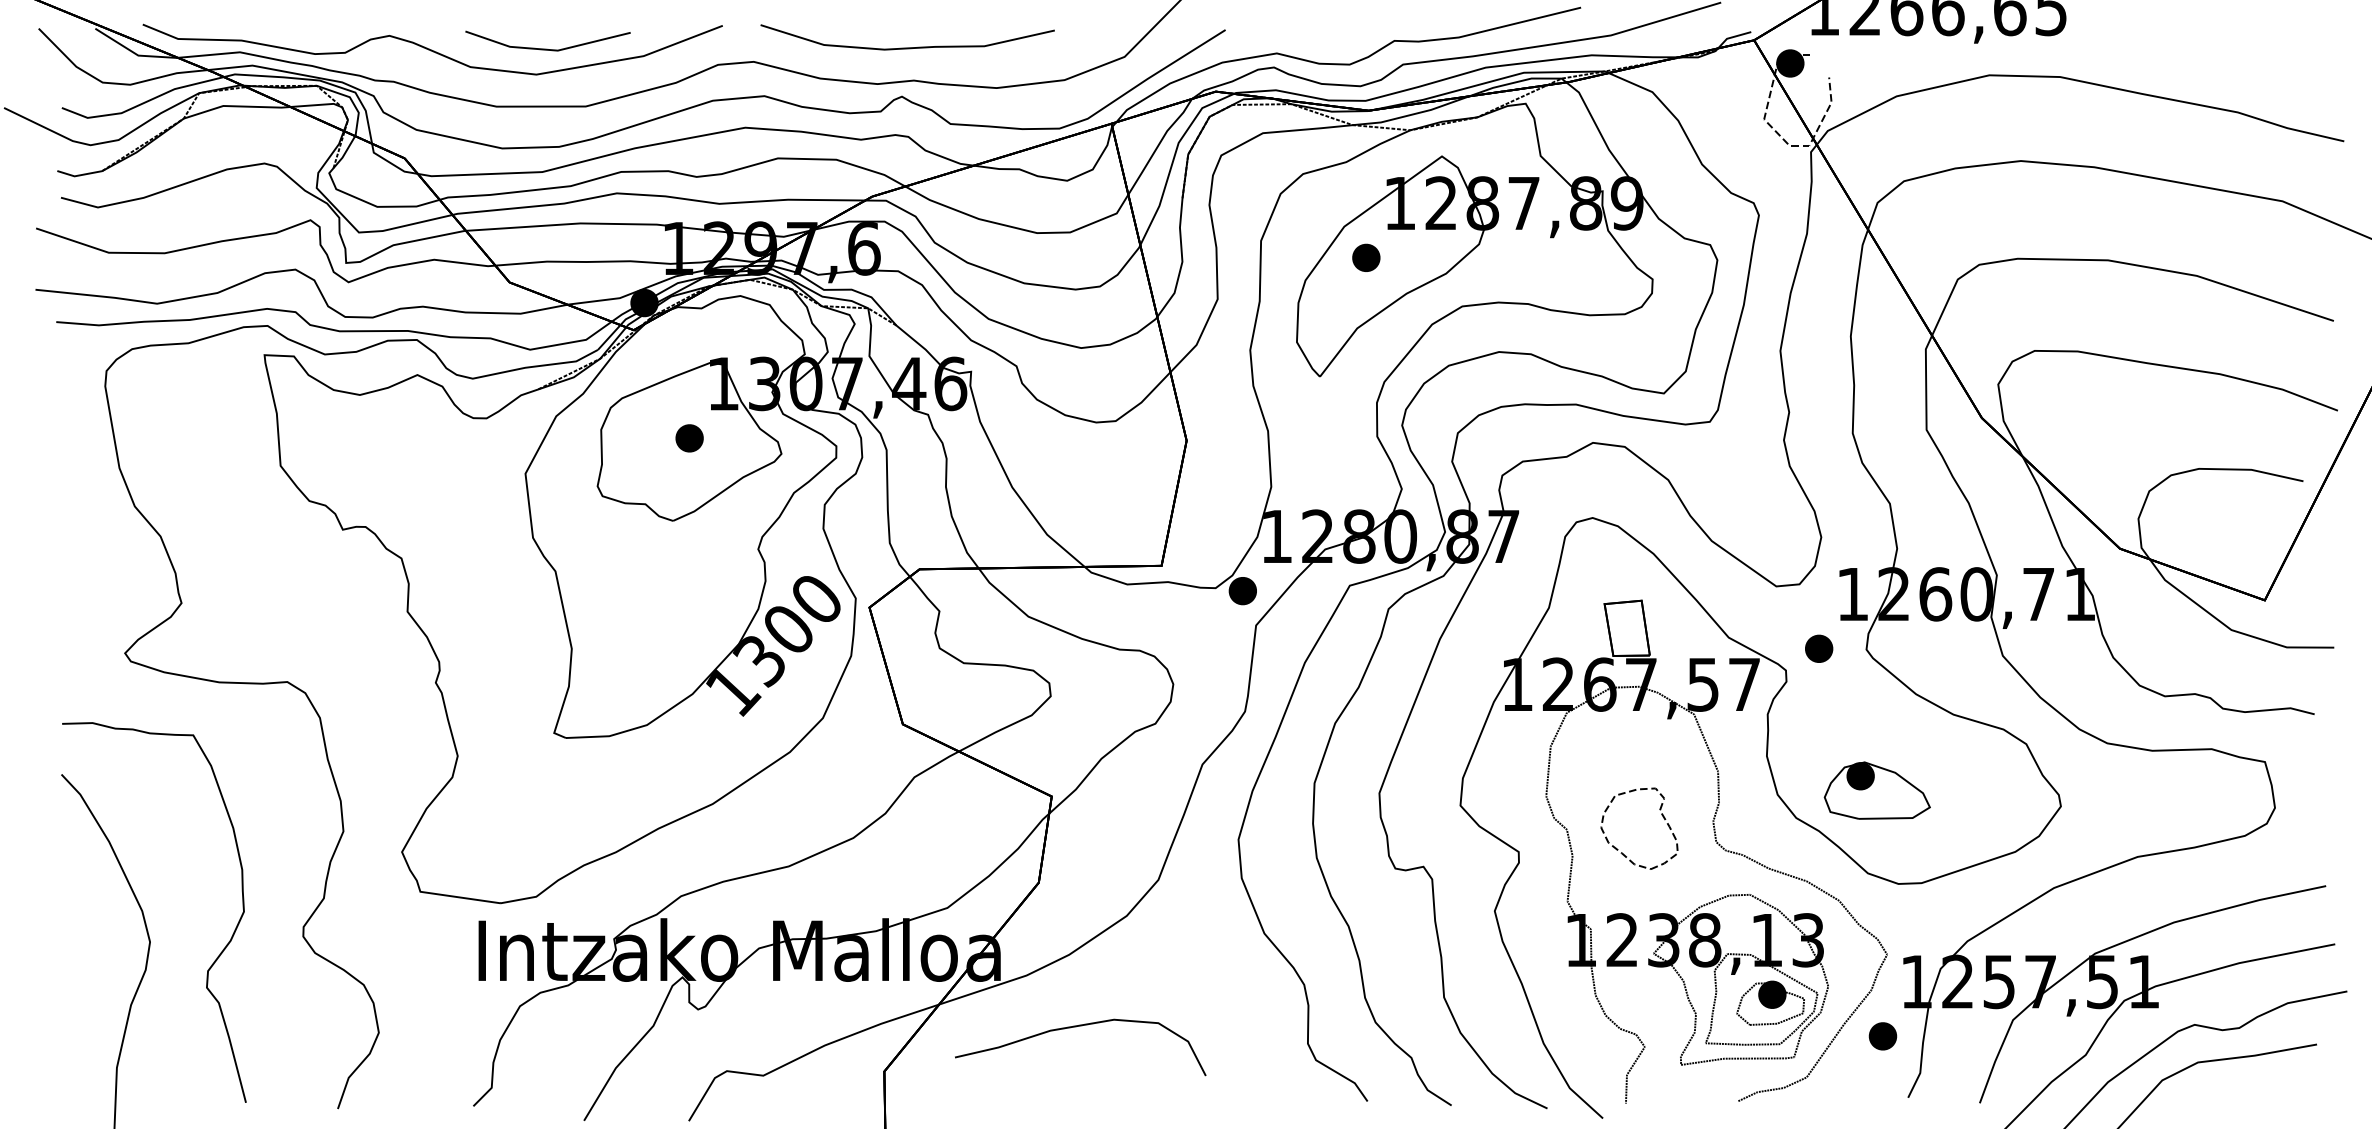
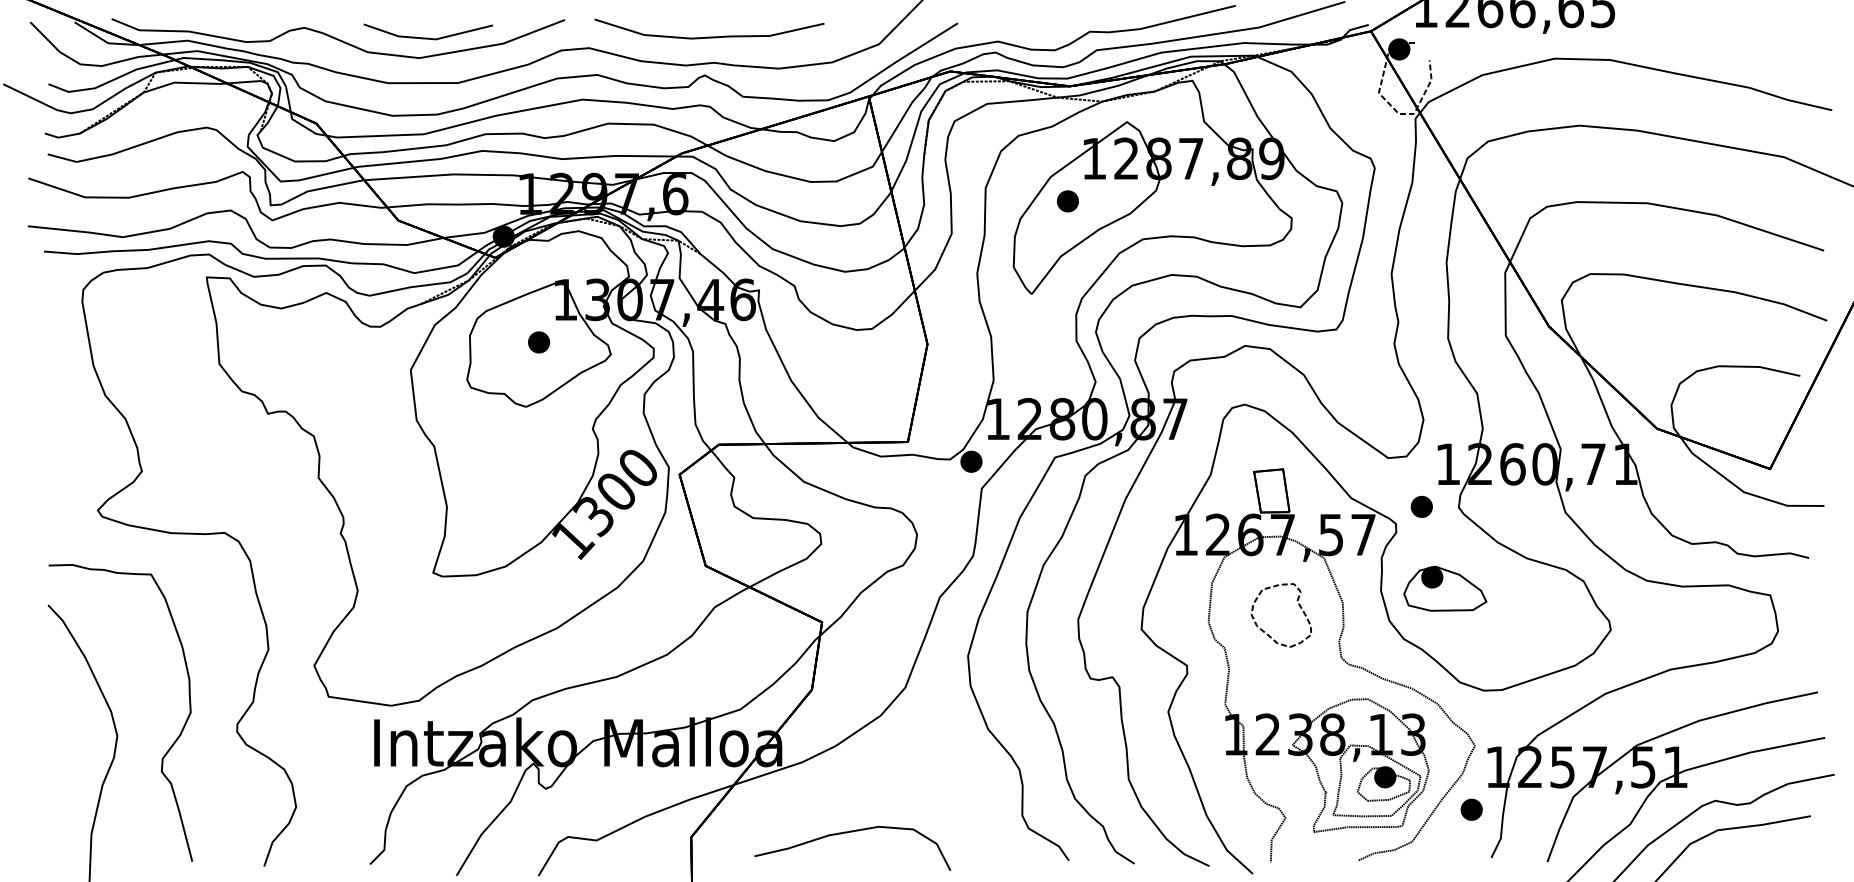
part: (1877, 790) -> (1445, 588), moved
part: (1661, 815) -> (1298, 605), moved
curve: (1074, 1028) -> (847, 833), moved

